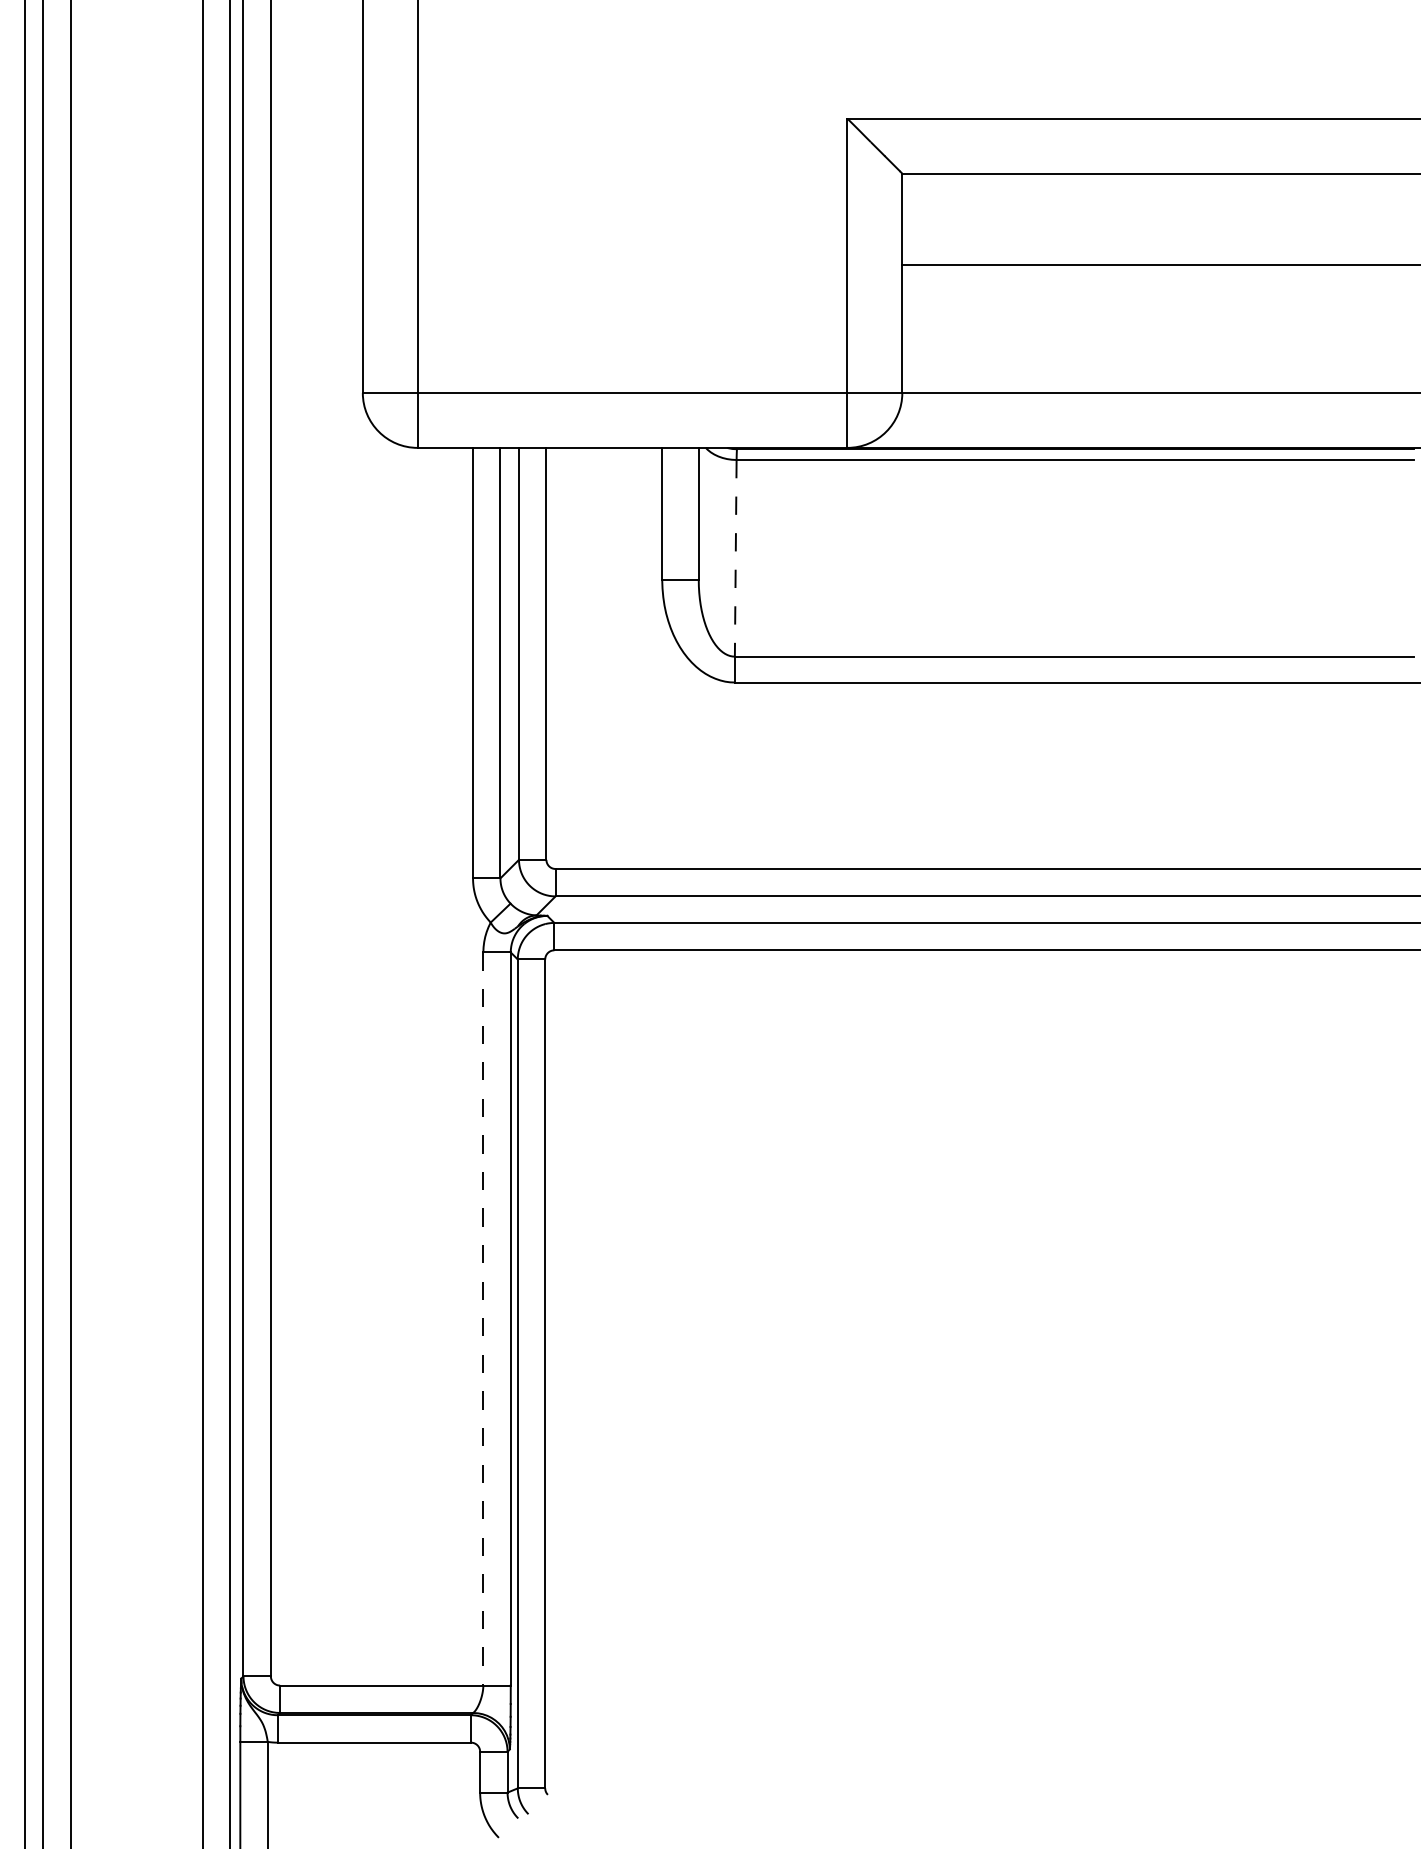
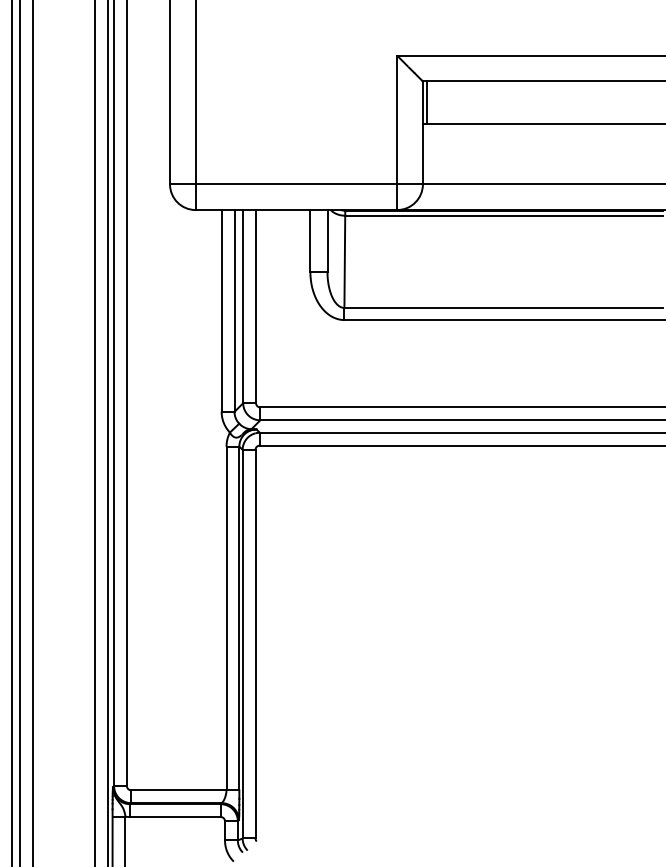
line: (912, 218) -> (427, 102), added
line: (735, 559) -> (344, 262), dashed -> solid
line: (483, 1319) -> (226, 618), dashed -> solid

